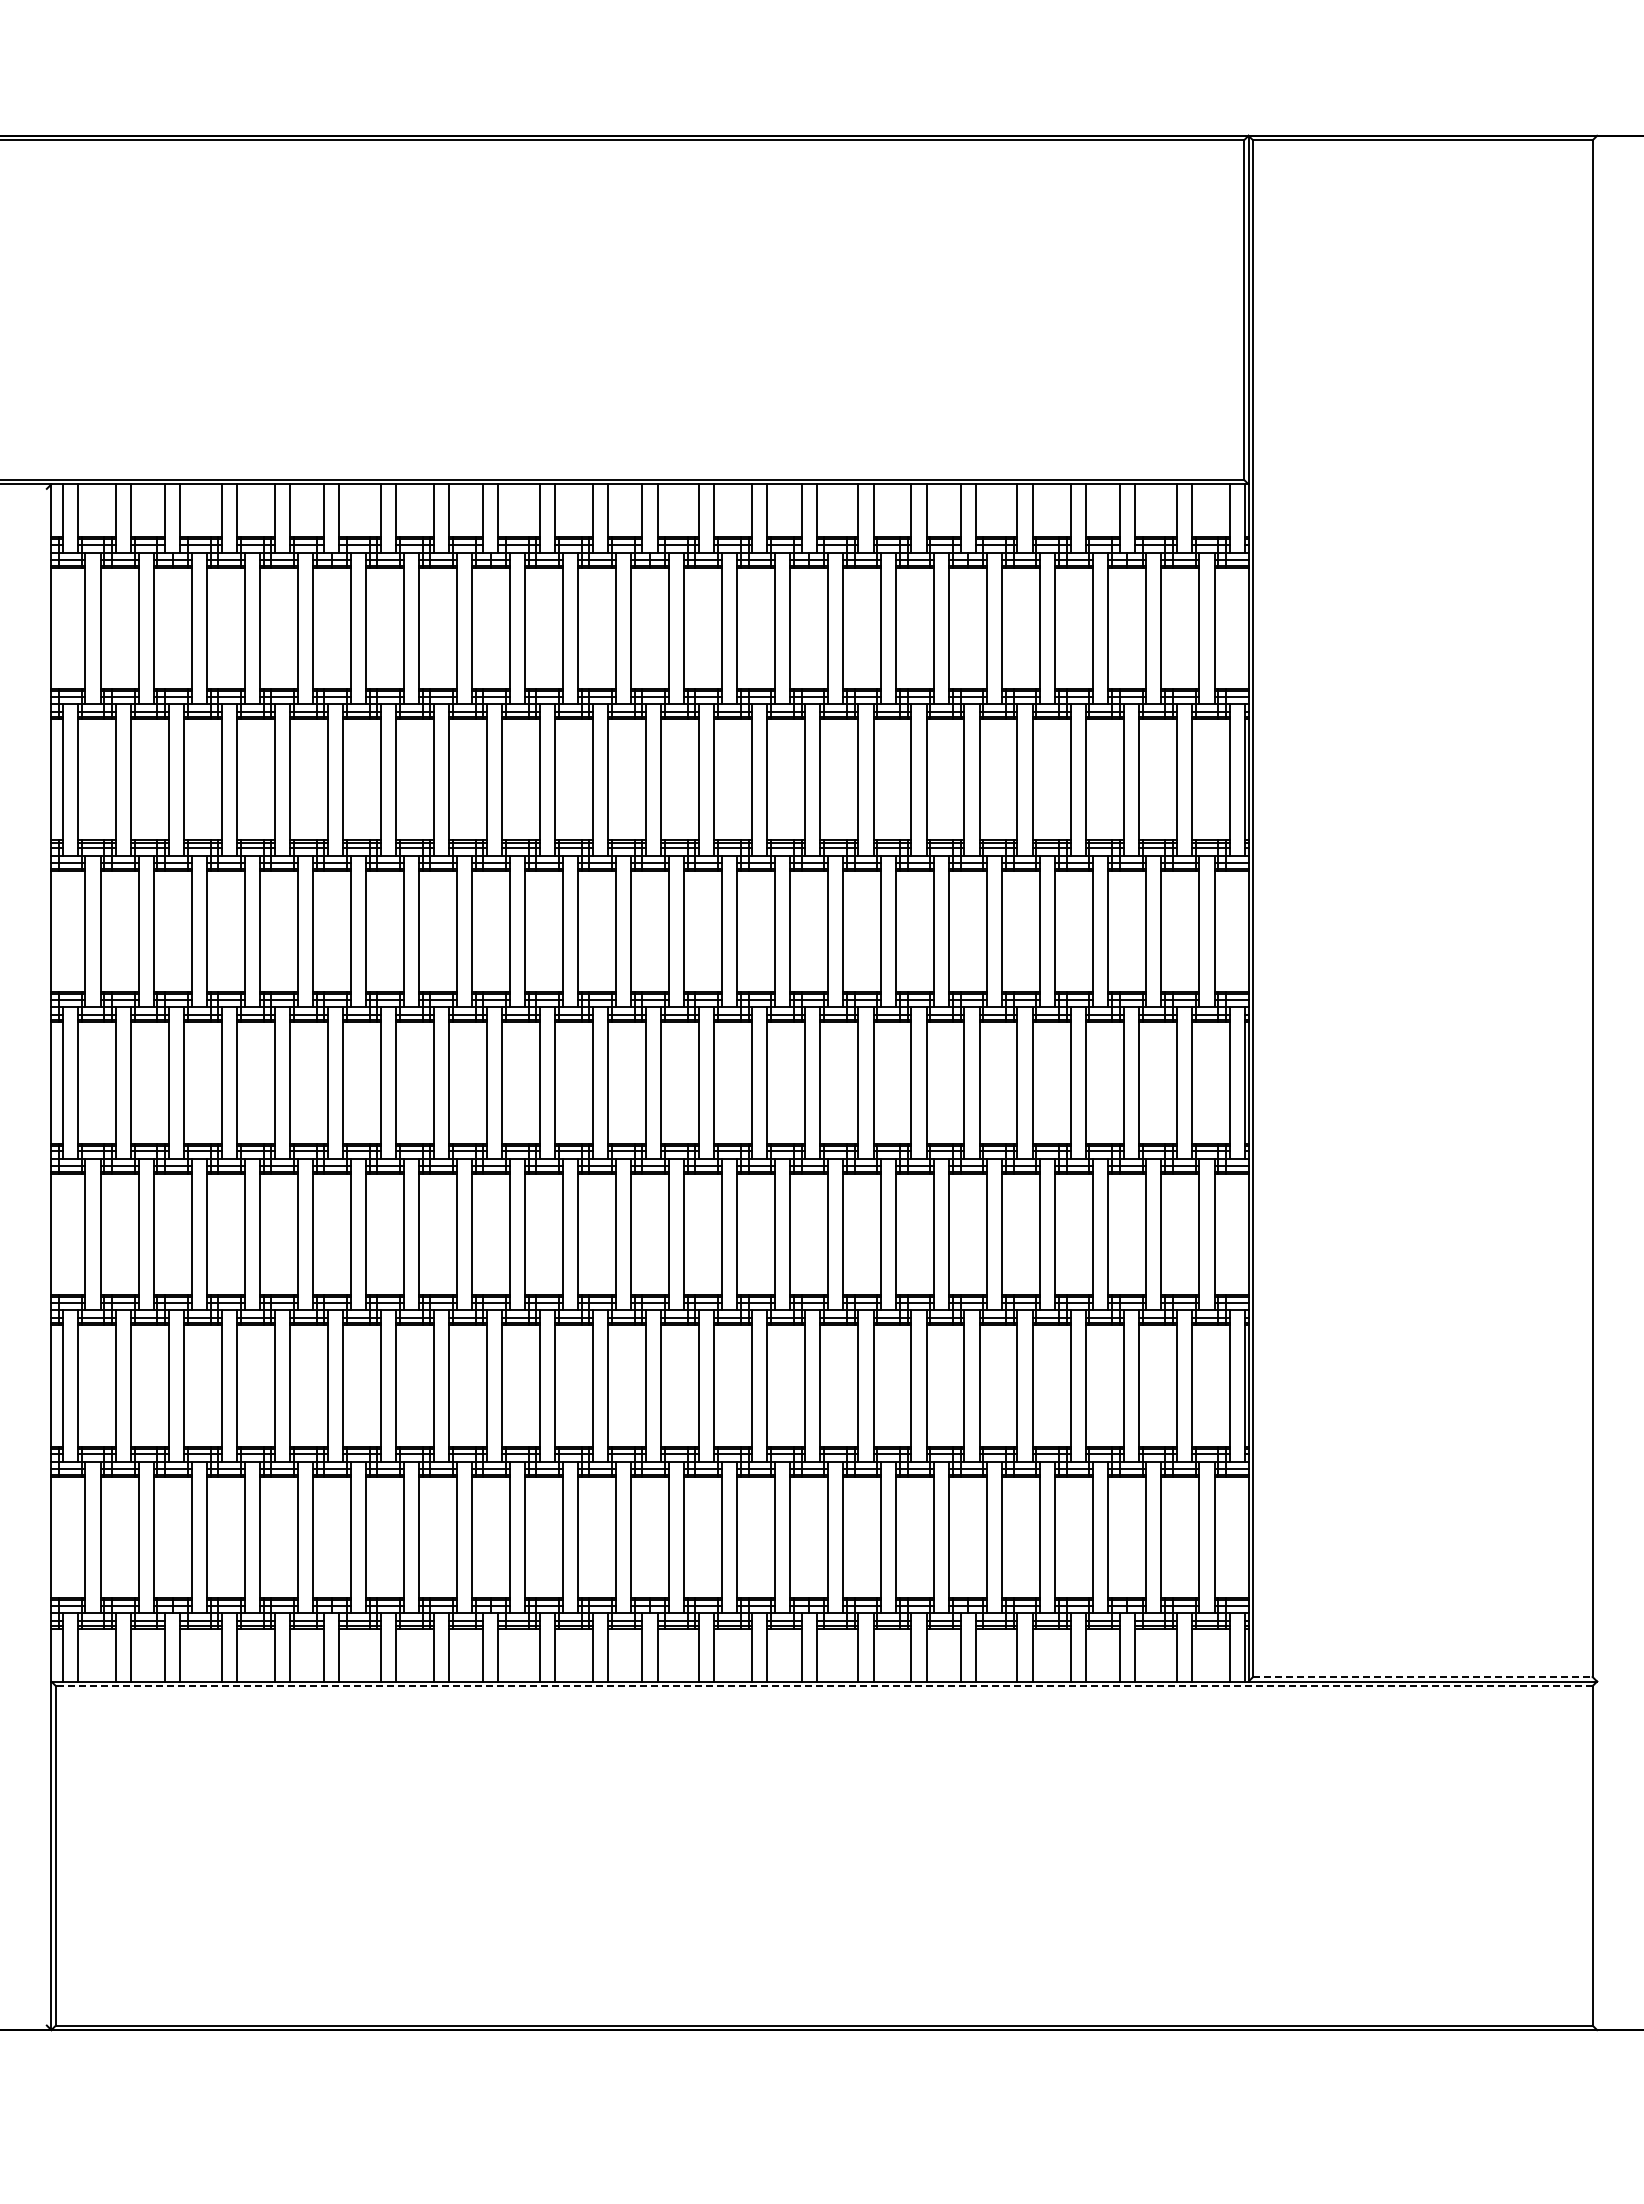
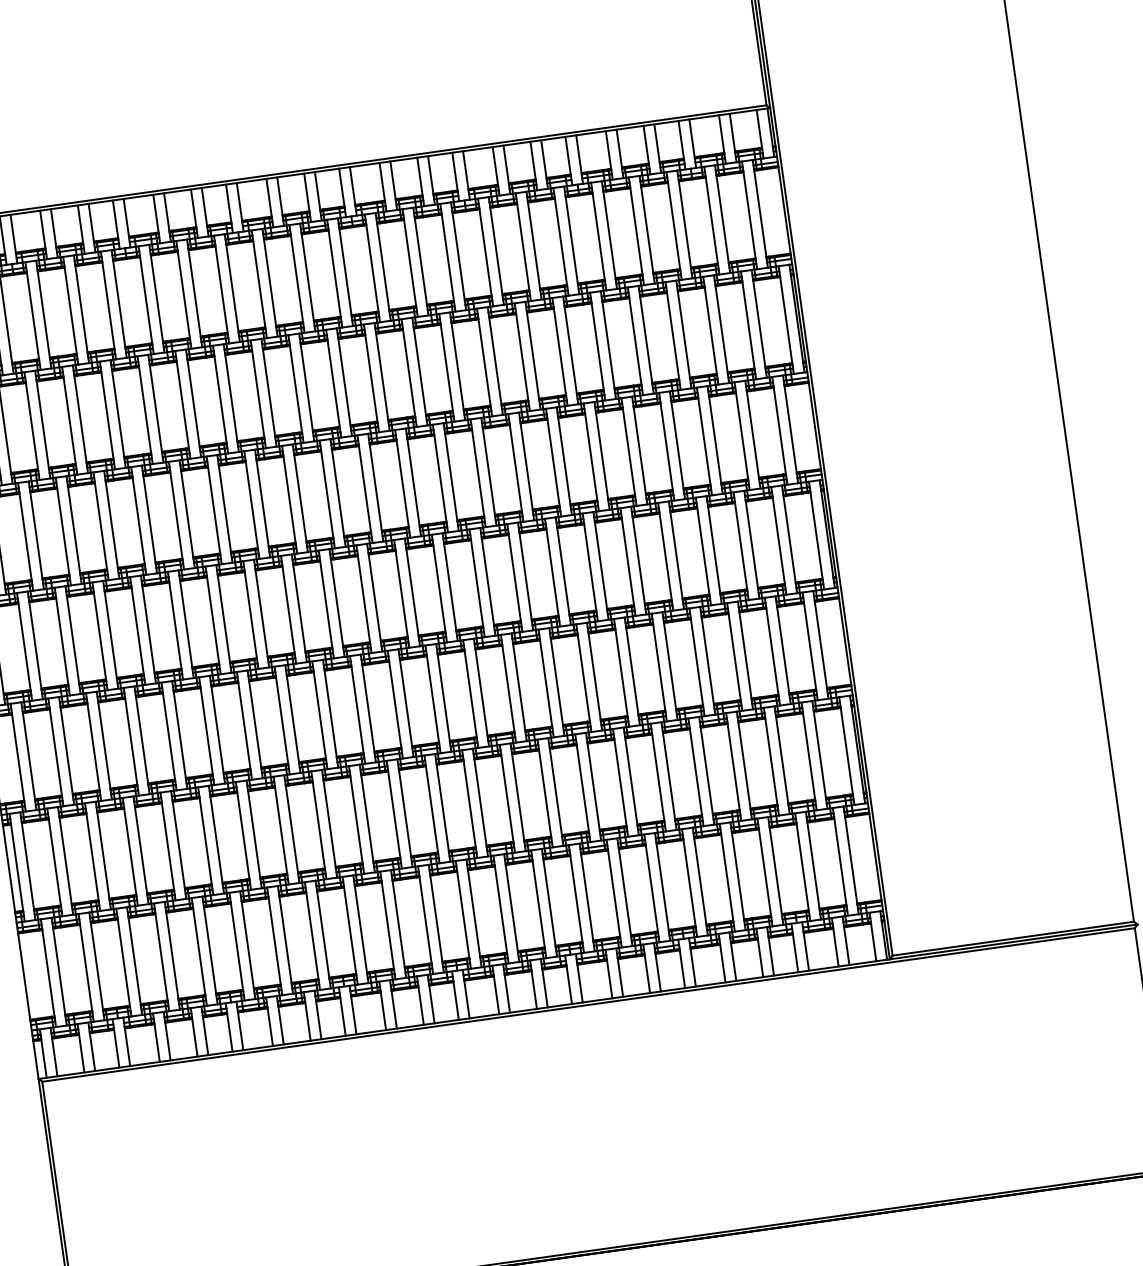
line: (1422, 1677) -> (1013, 939), dashed -> solid
line: (823, 1686) -> (588, 1005), dashed -> solid

